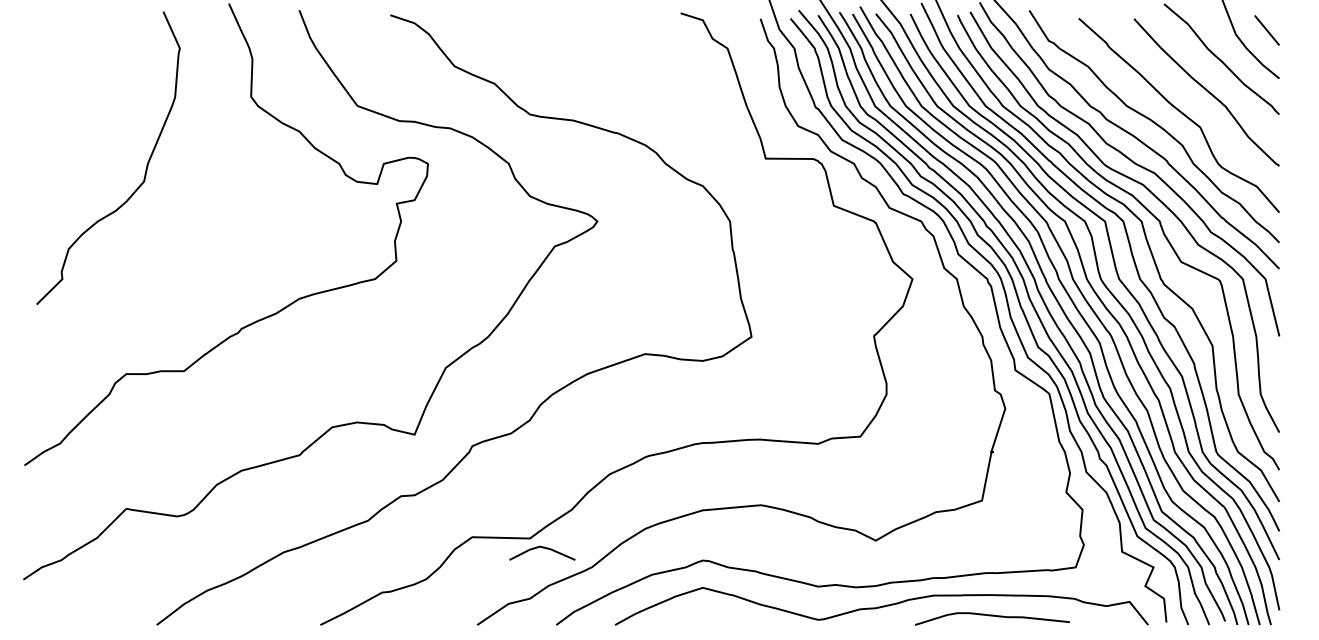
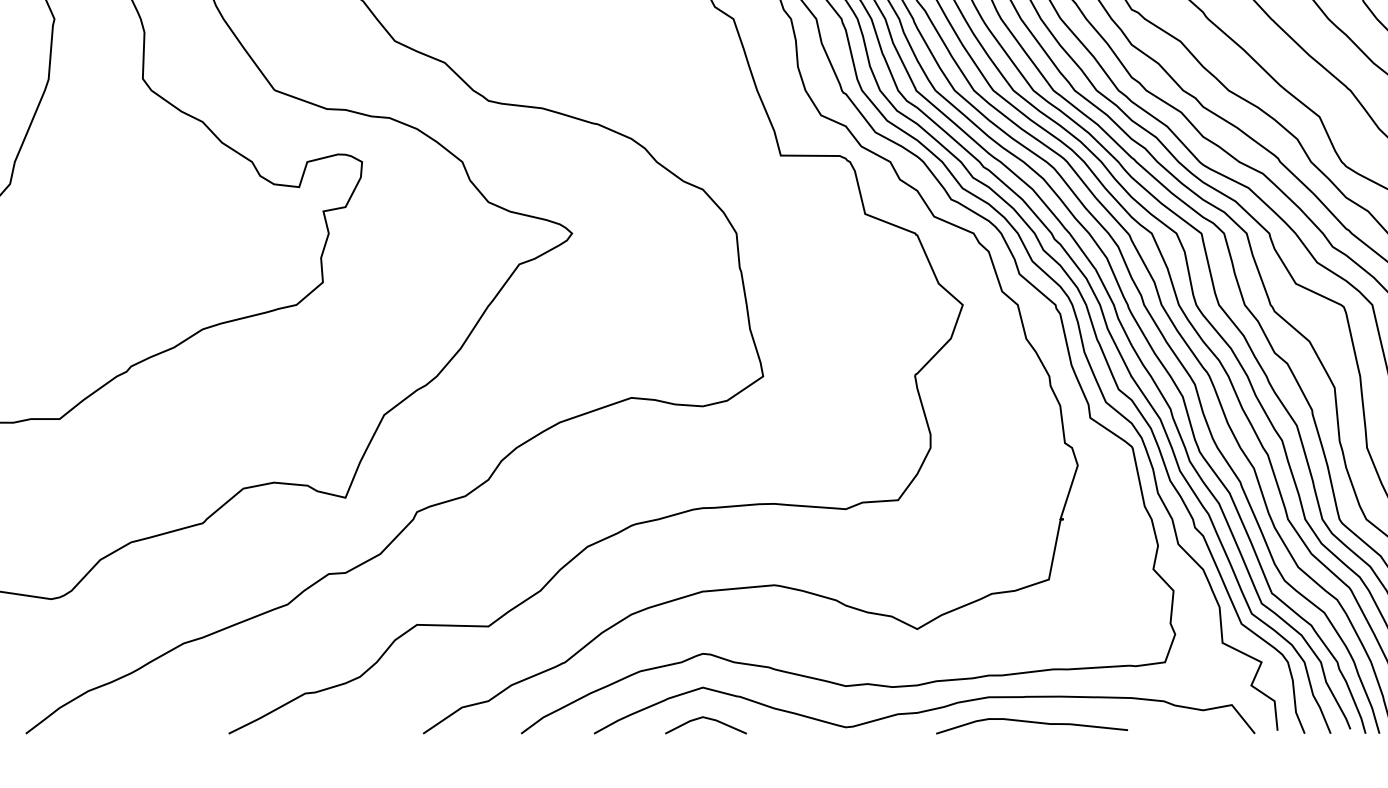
line: (542, 548) -> (706, 719), moved
curve: (992, 616) -> (1032, 723), moved

